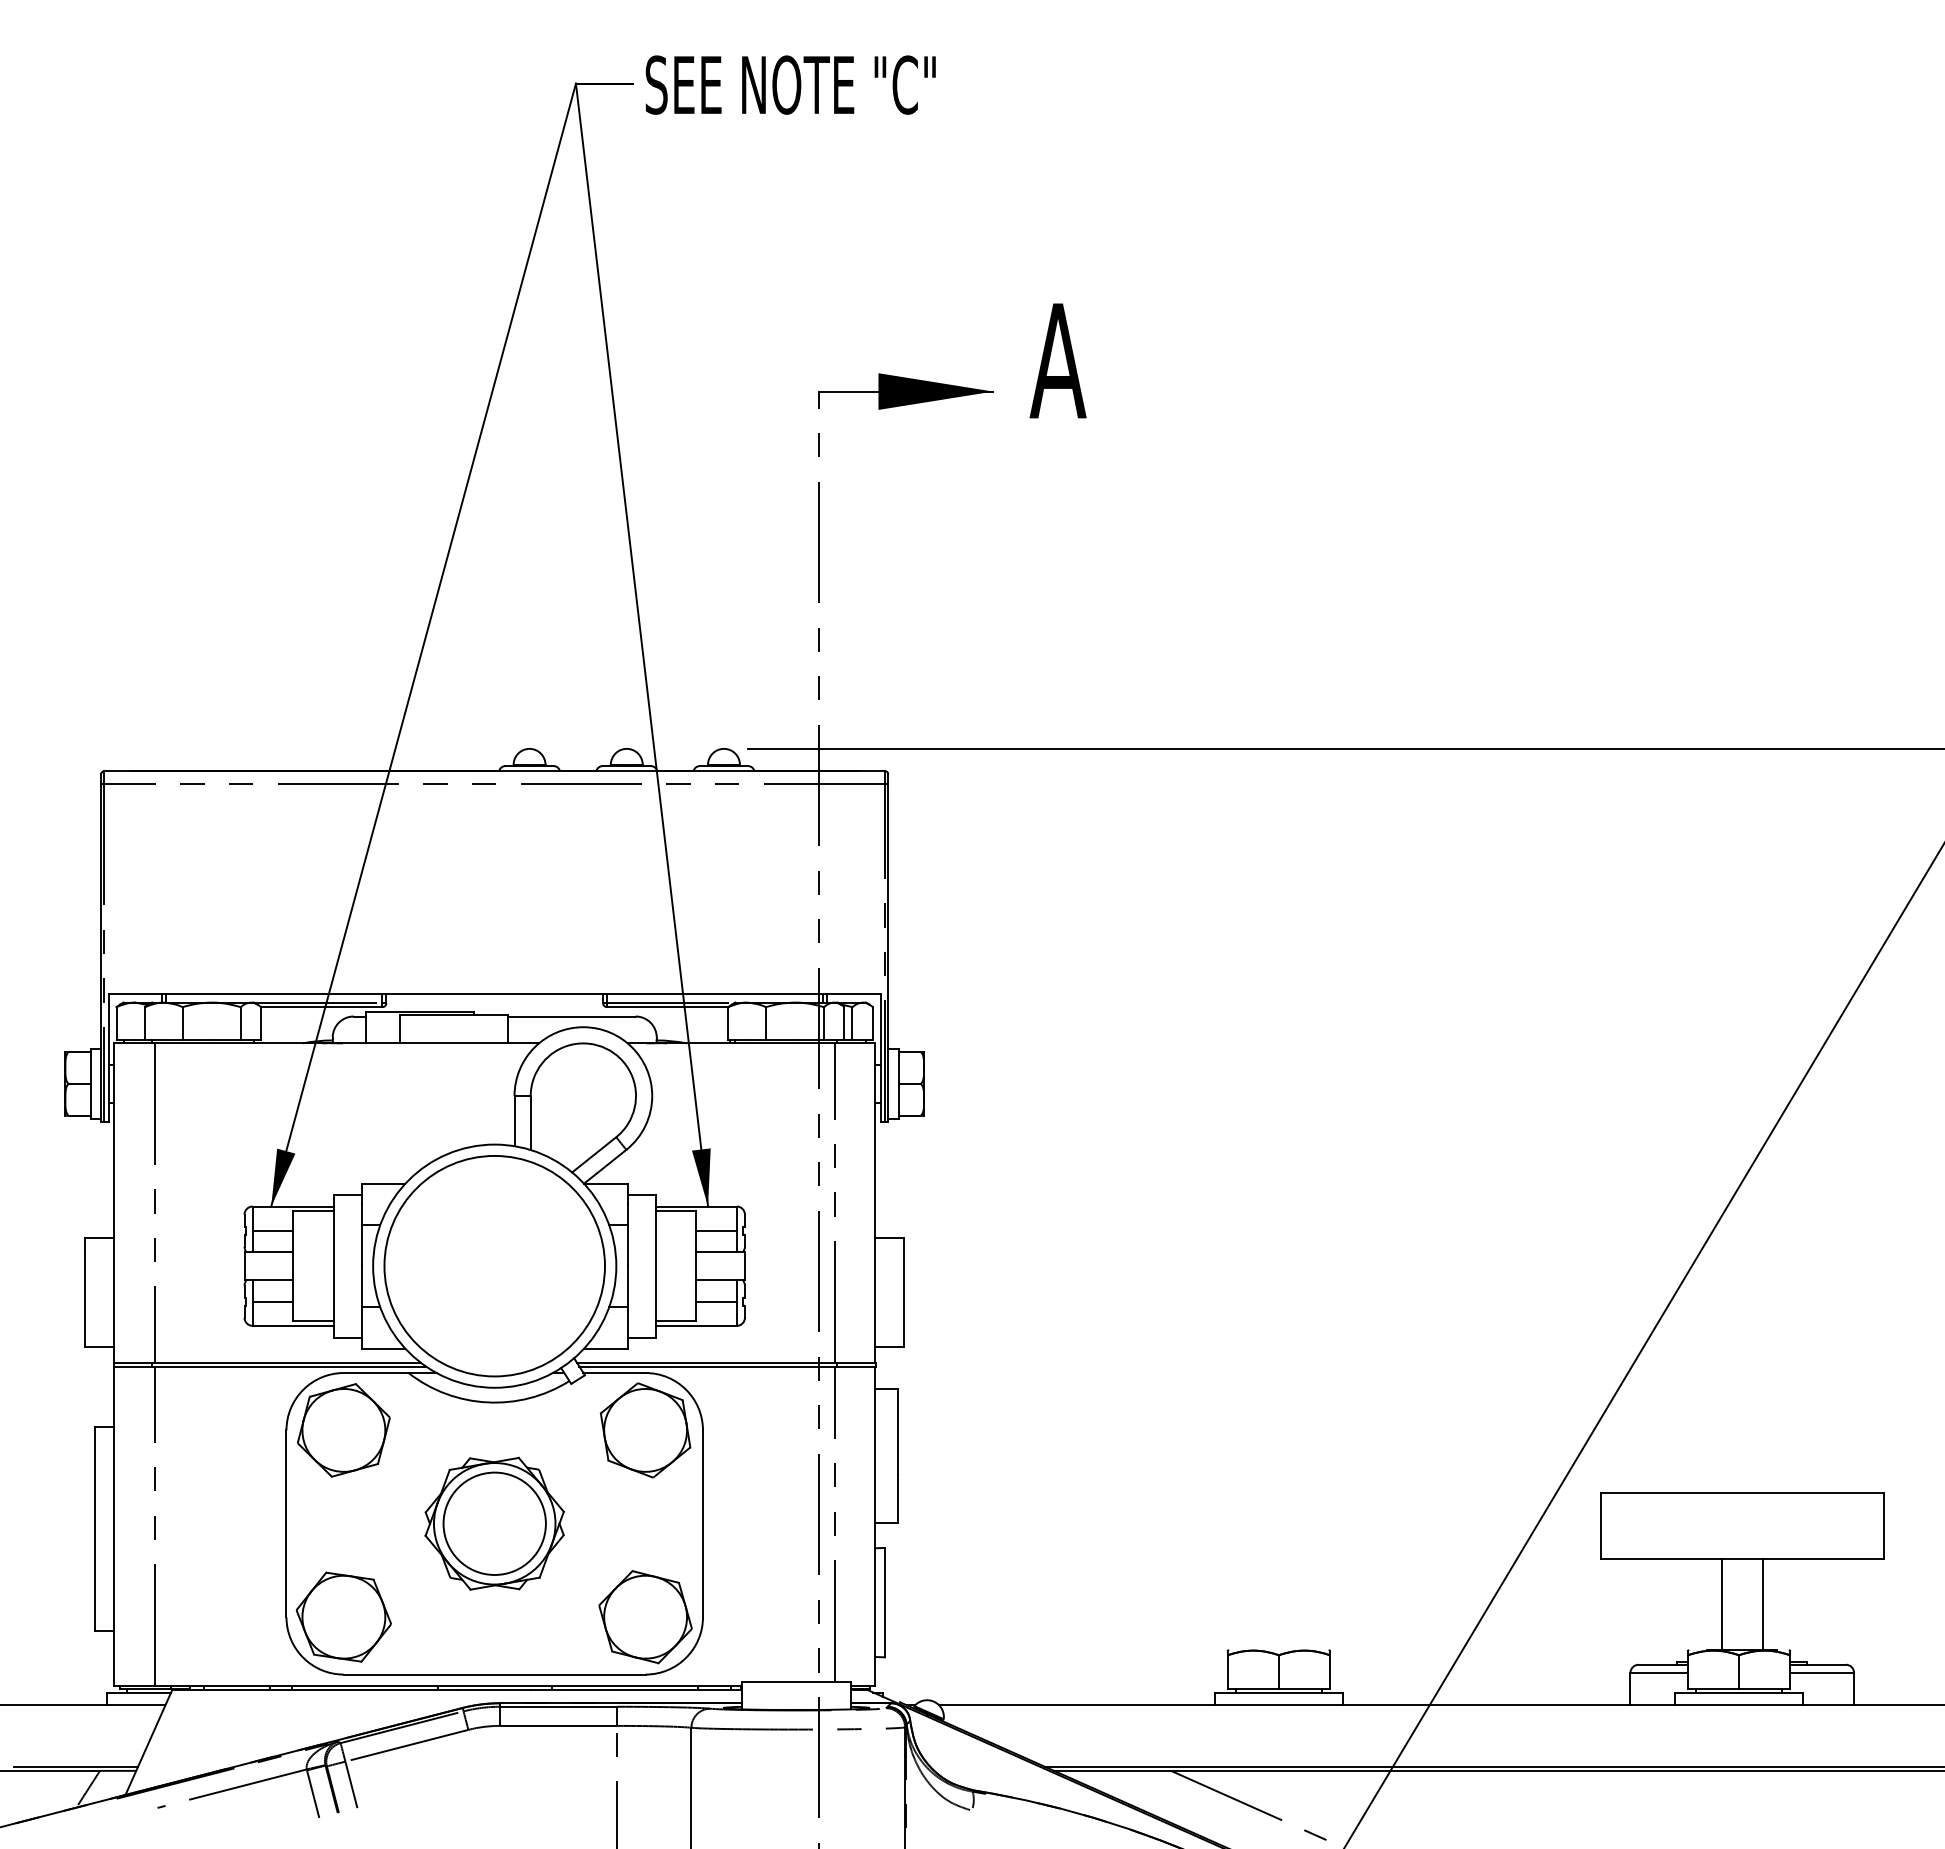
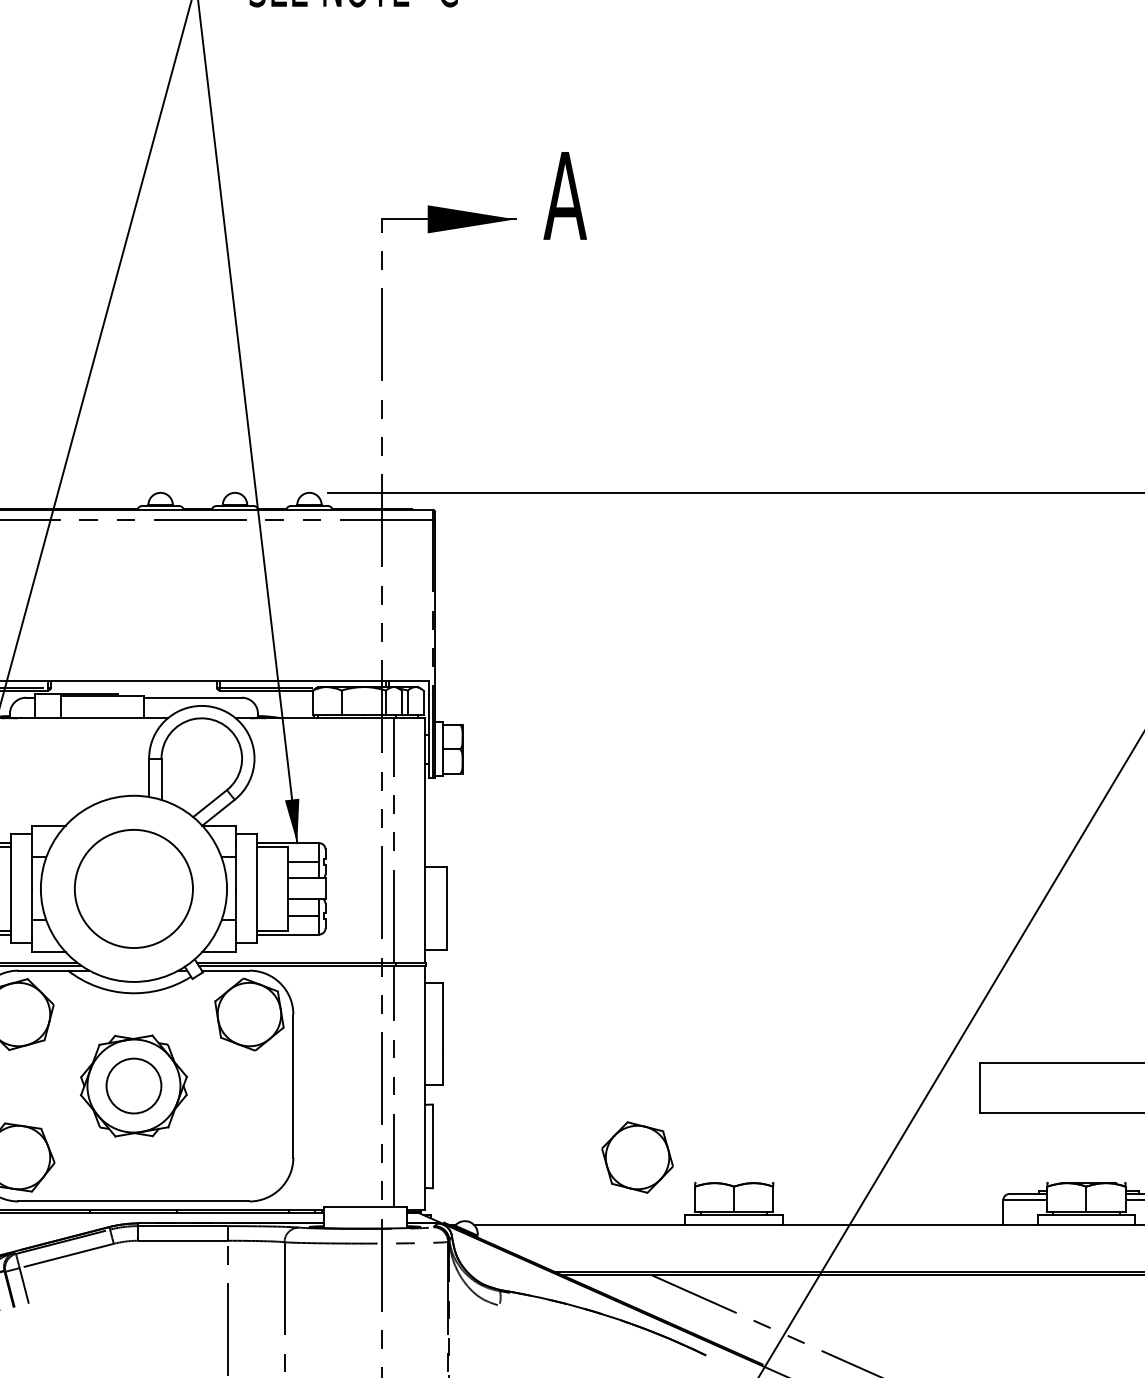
circle: (494, 1266) -> (133, 889), size x0.7
circle: (494, 1523) -> (133, 1085), size x0.7
line: (1722, 1604) -> (1073, 1147), removed
line: (1762, 1604) -> (1104, 1147), removed
part: (645, 1617) -> (637, 1157), moved

